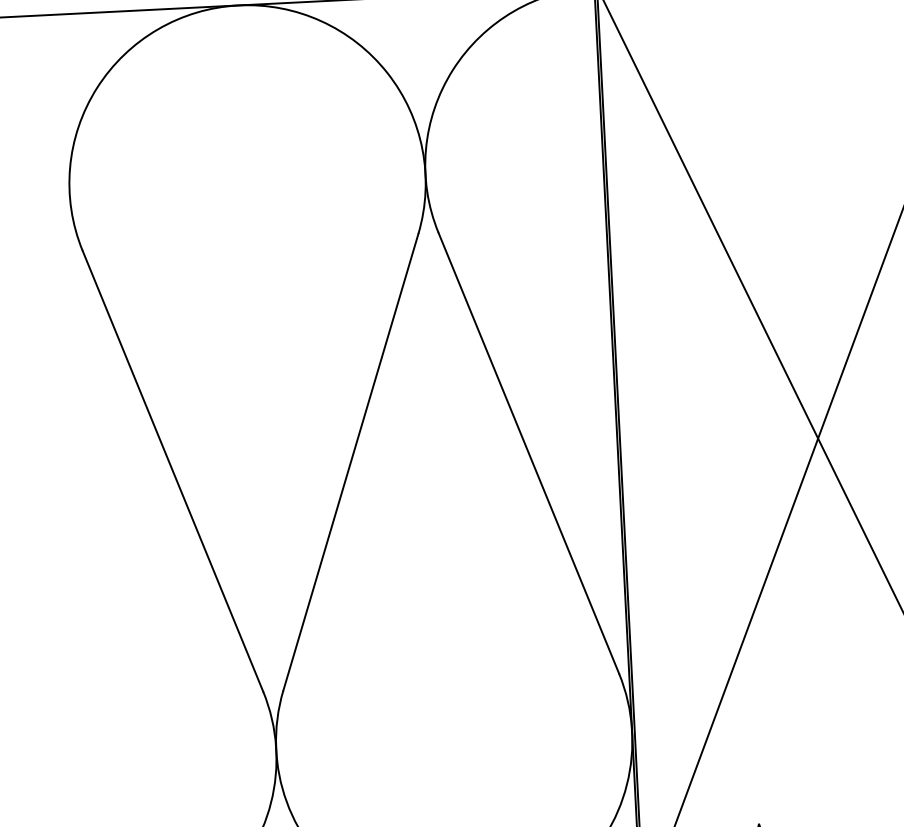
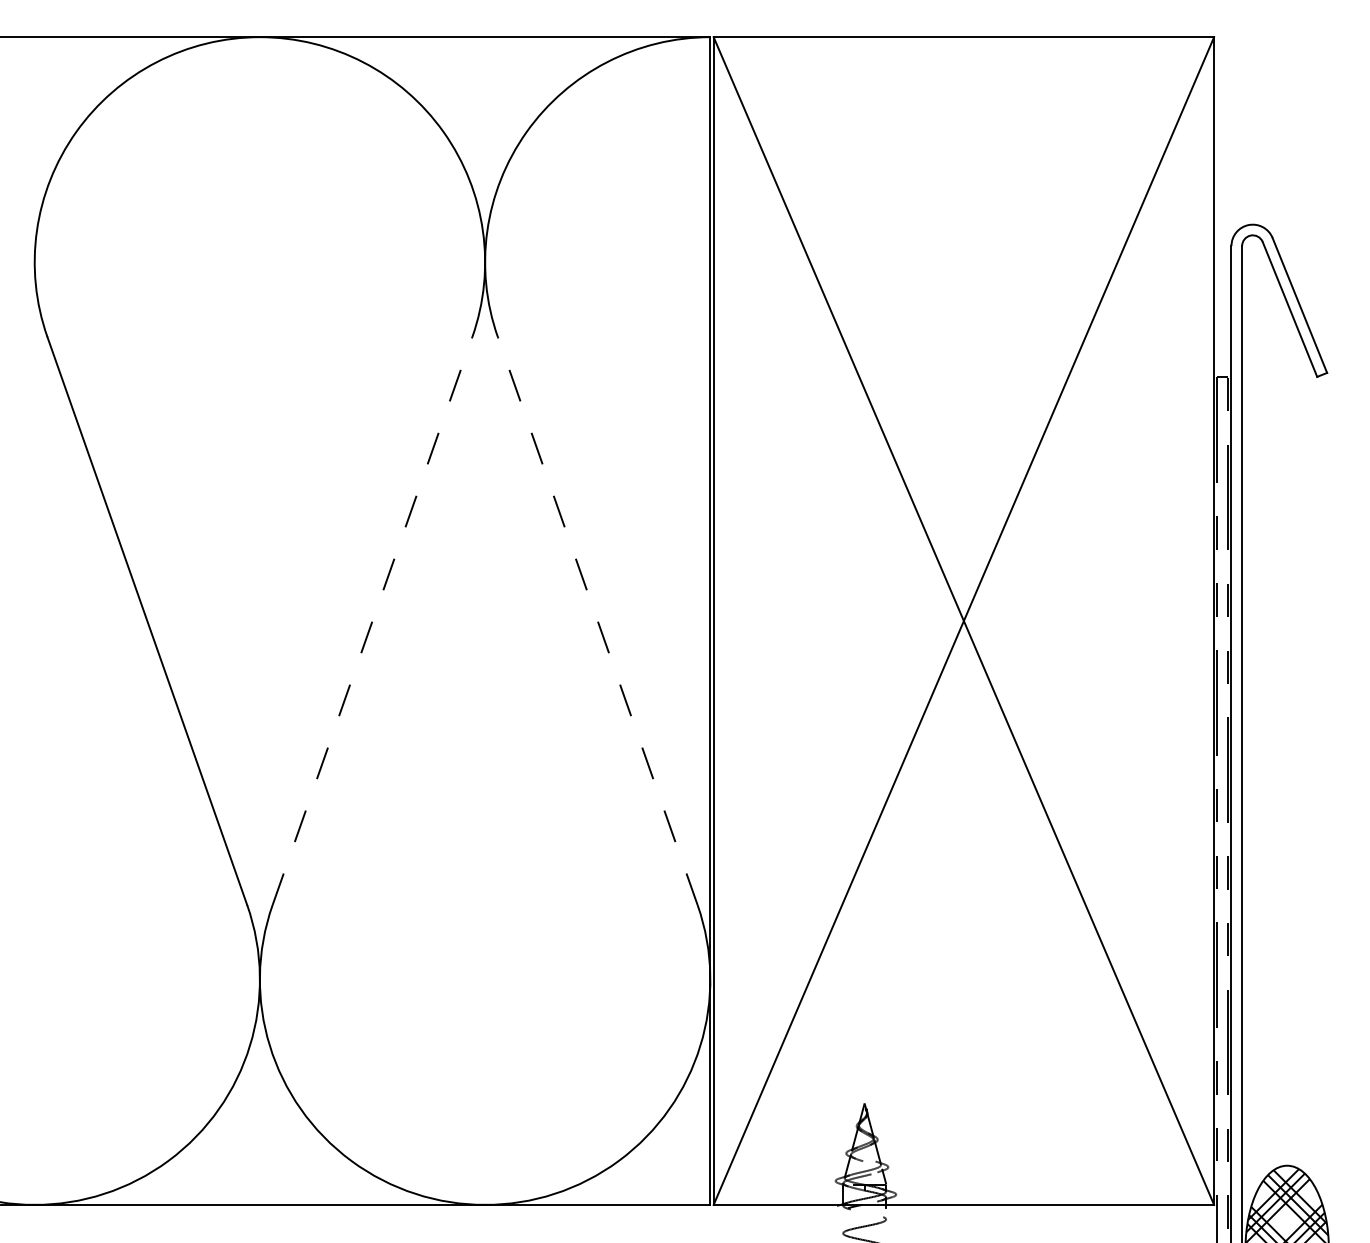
line: (528, 453) -> (597, 621), solid -> dashed
line: (350, 462) -> (372, 621), solid -> dashed

